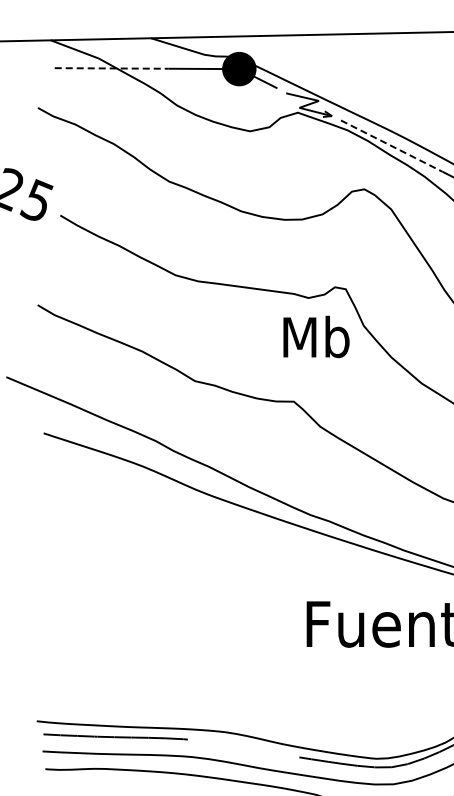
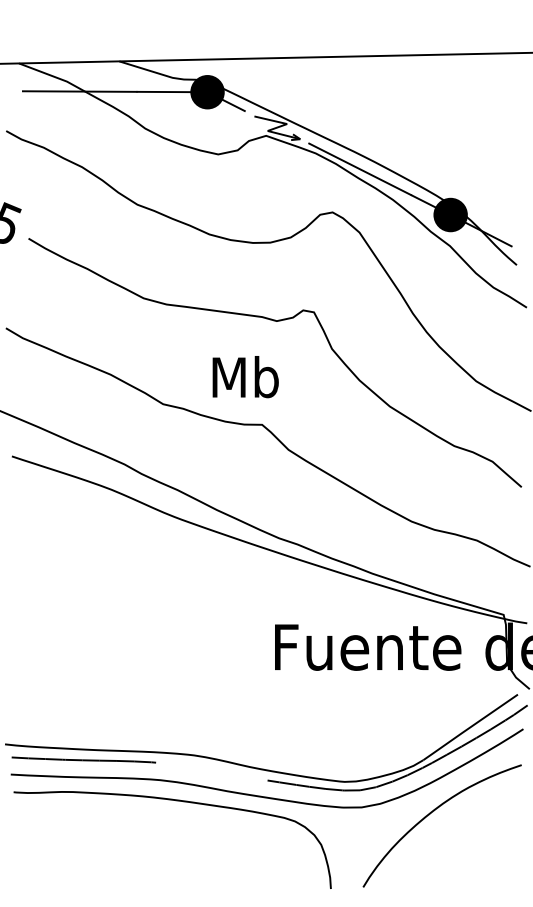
line: (111, 68) -> (79, 91), dashed -> solid
line: (392, 146) -> (360, 169), dashed -> solid
text: (316, 337) -> (245, 377), moved

